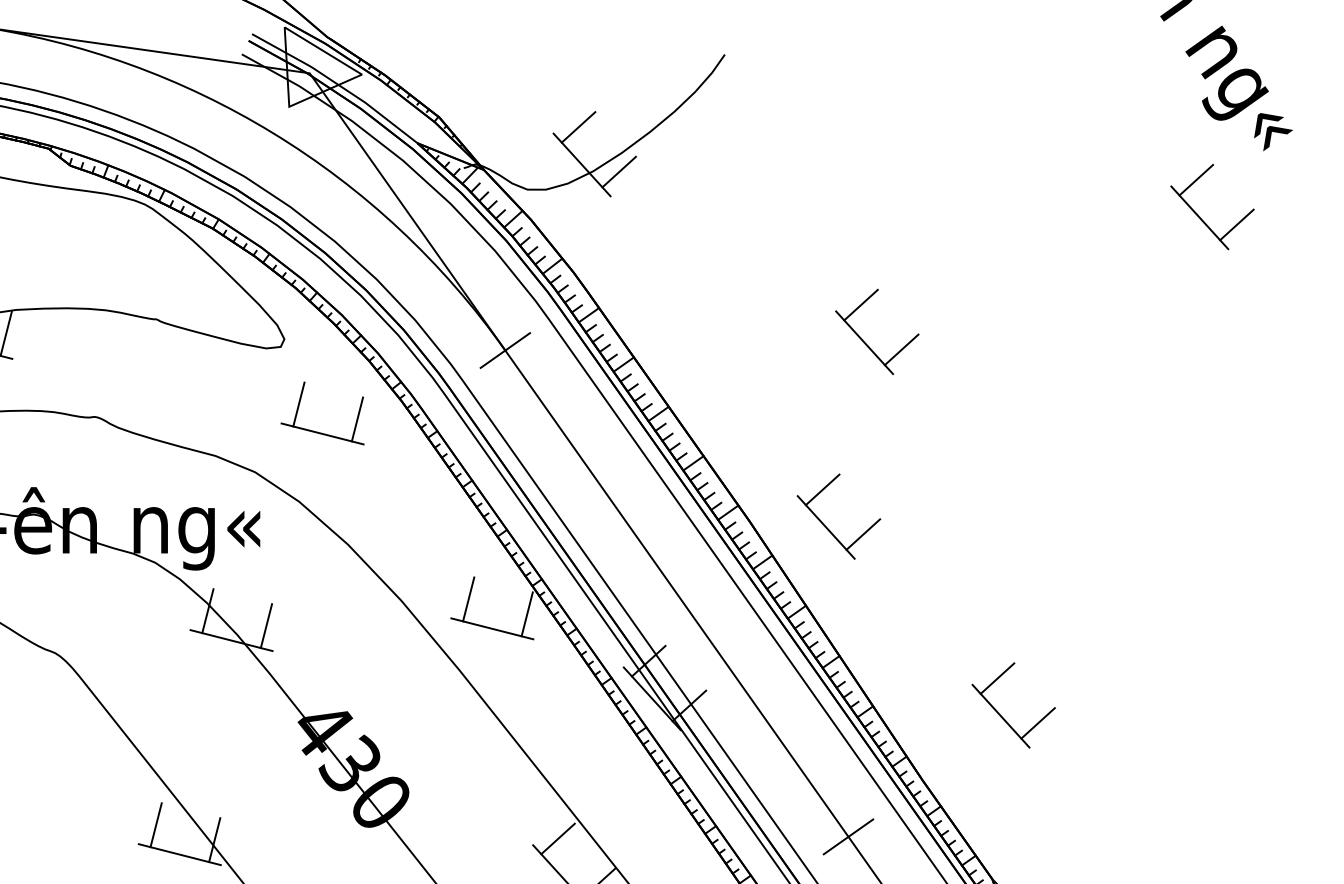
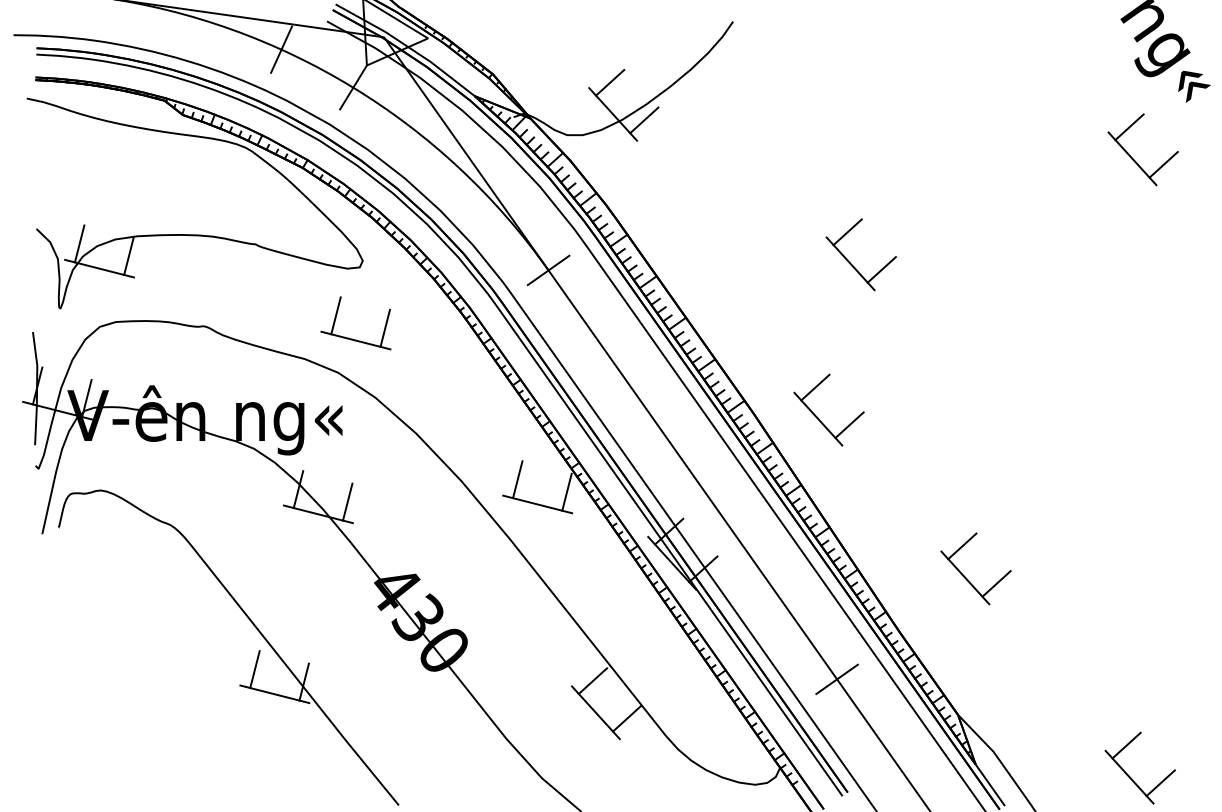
line: (187, 87) -> (281, 49), added
line: (273, 132) -> (353, 87), added
part: (318, 431) -> (352, 338), moved

